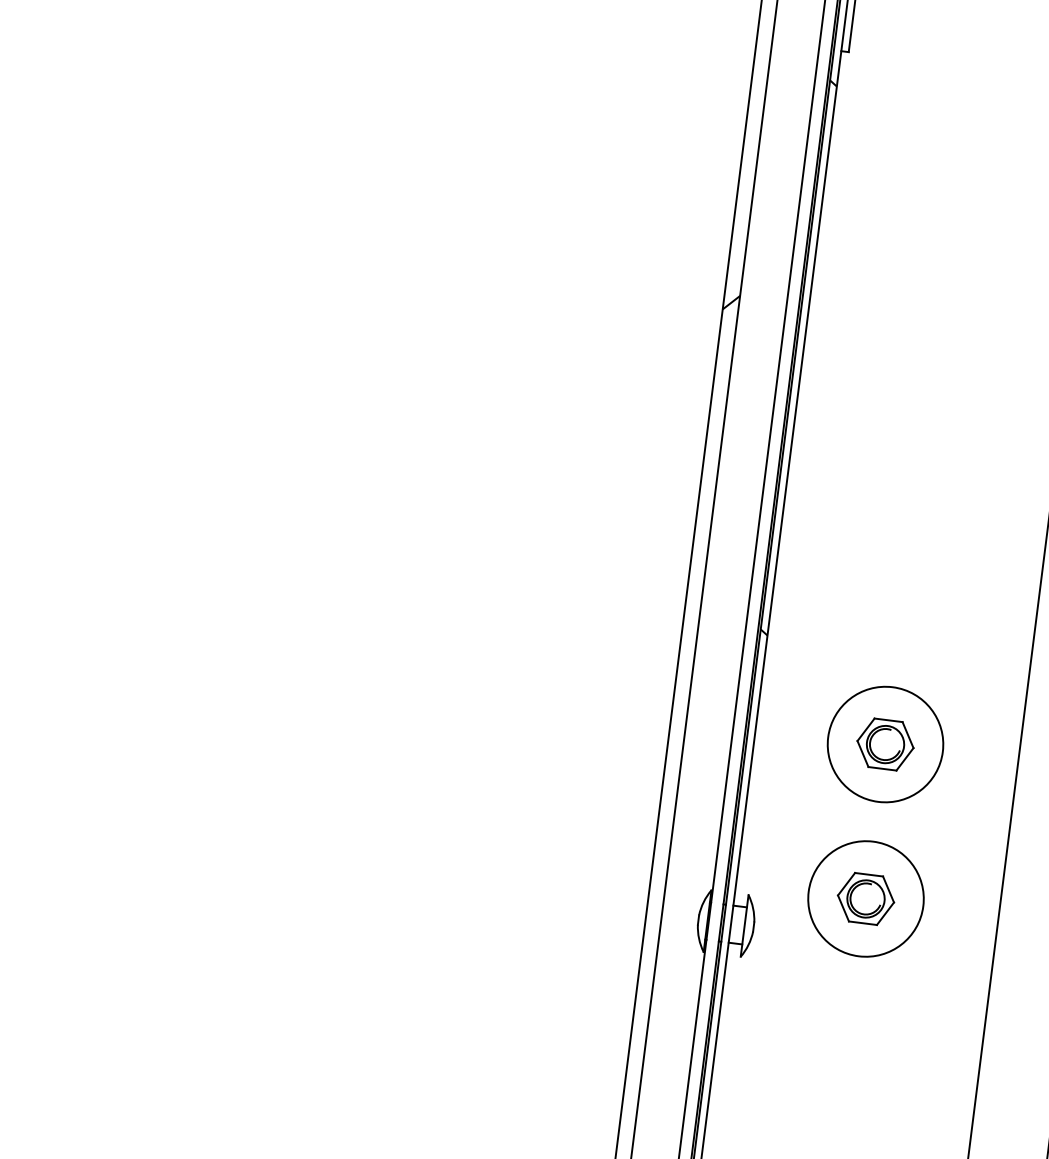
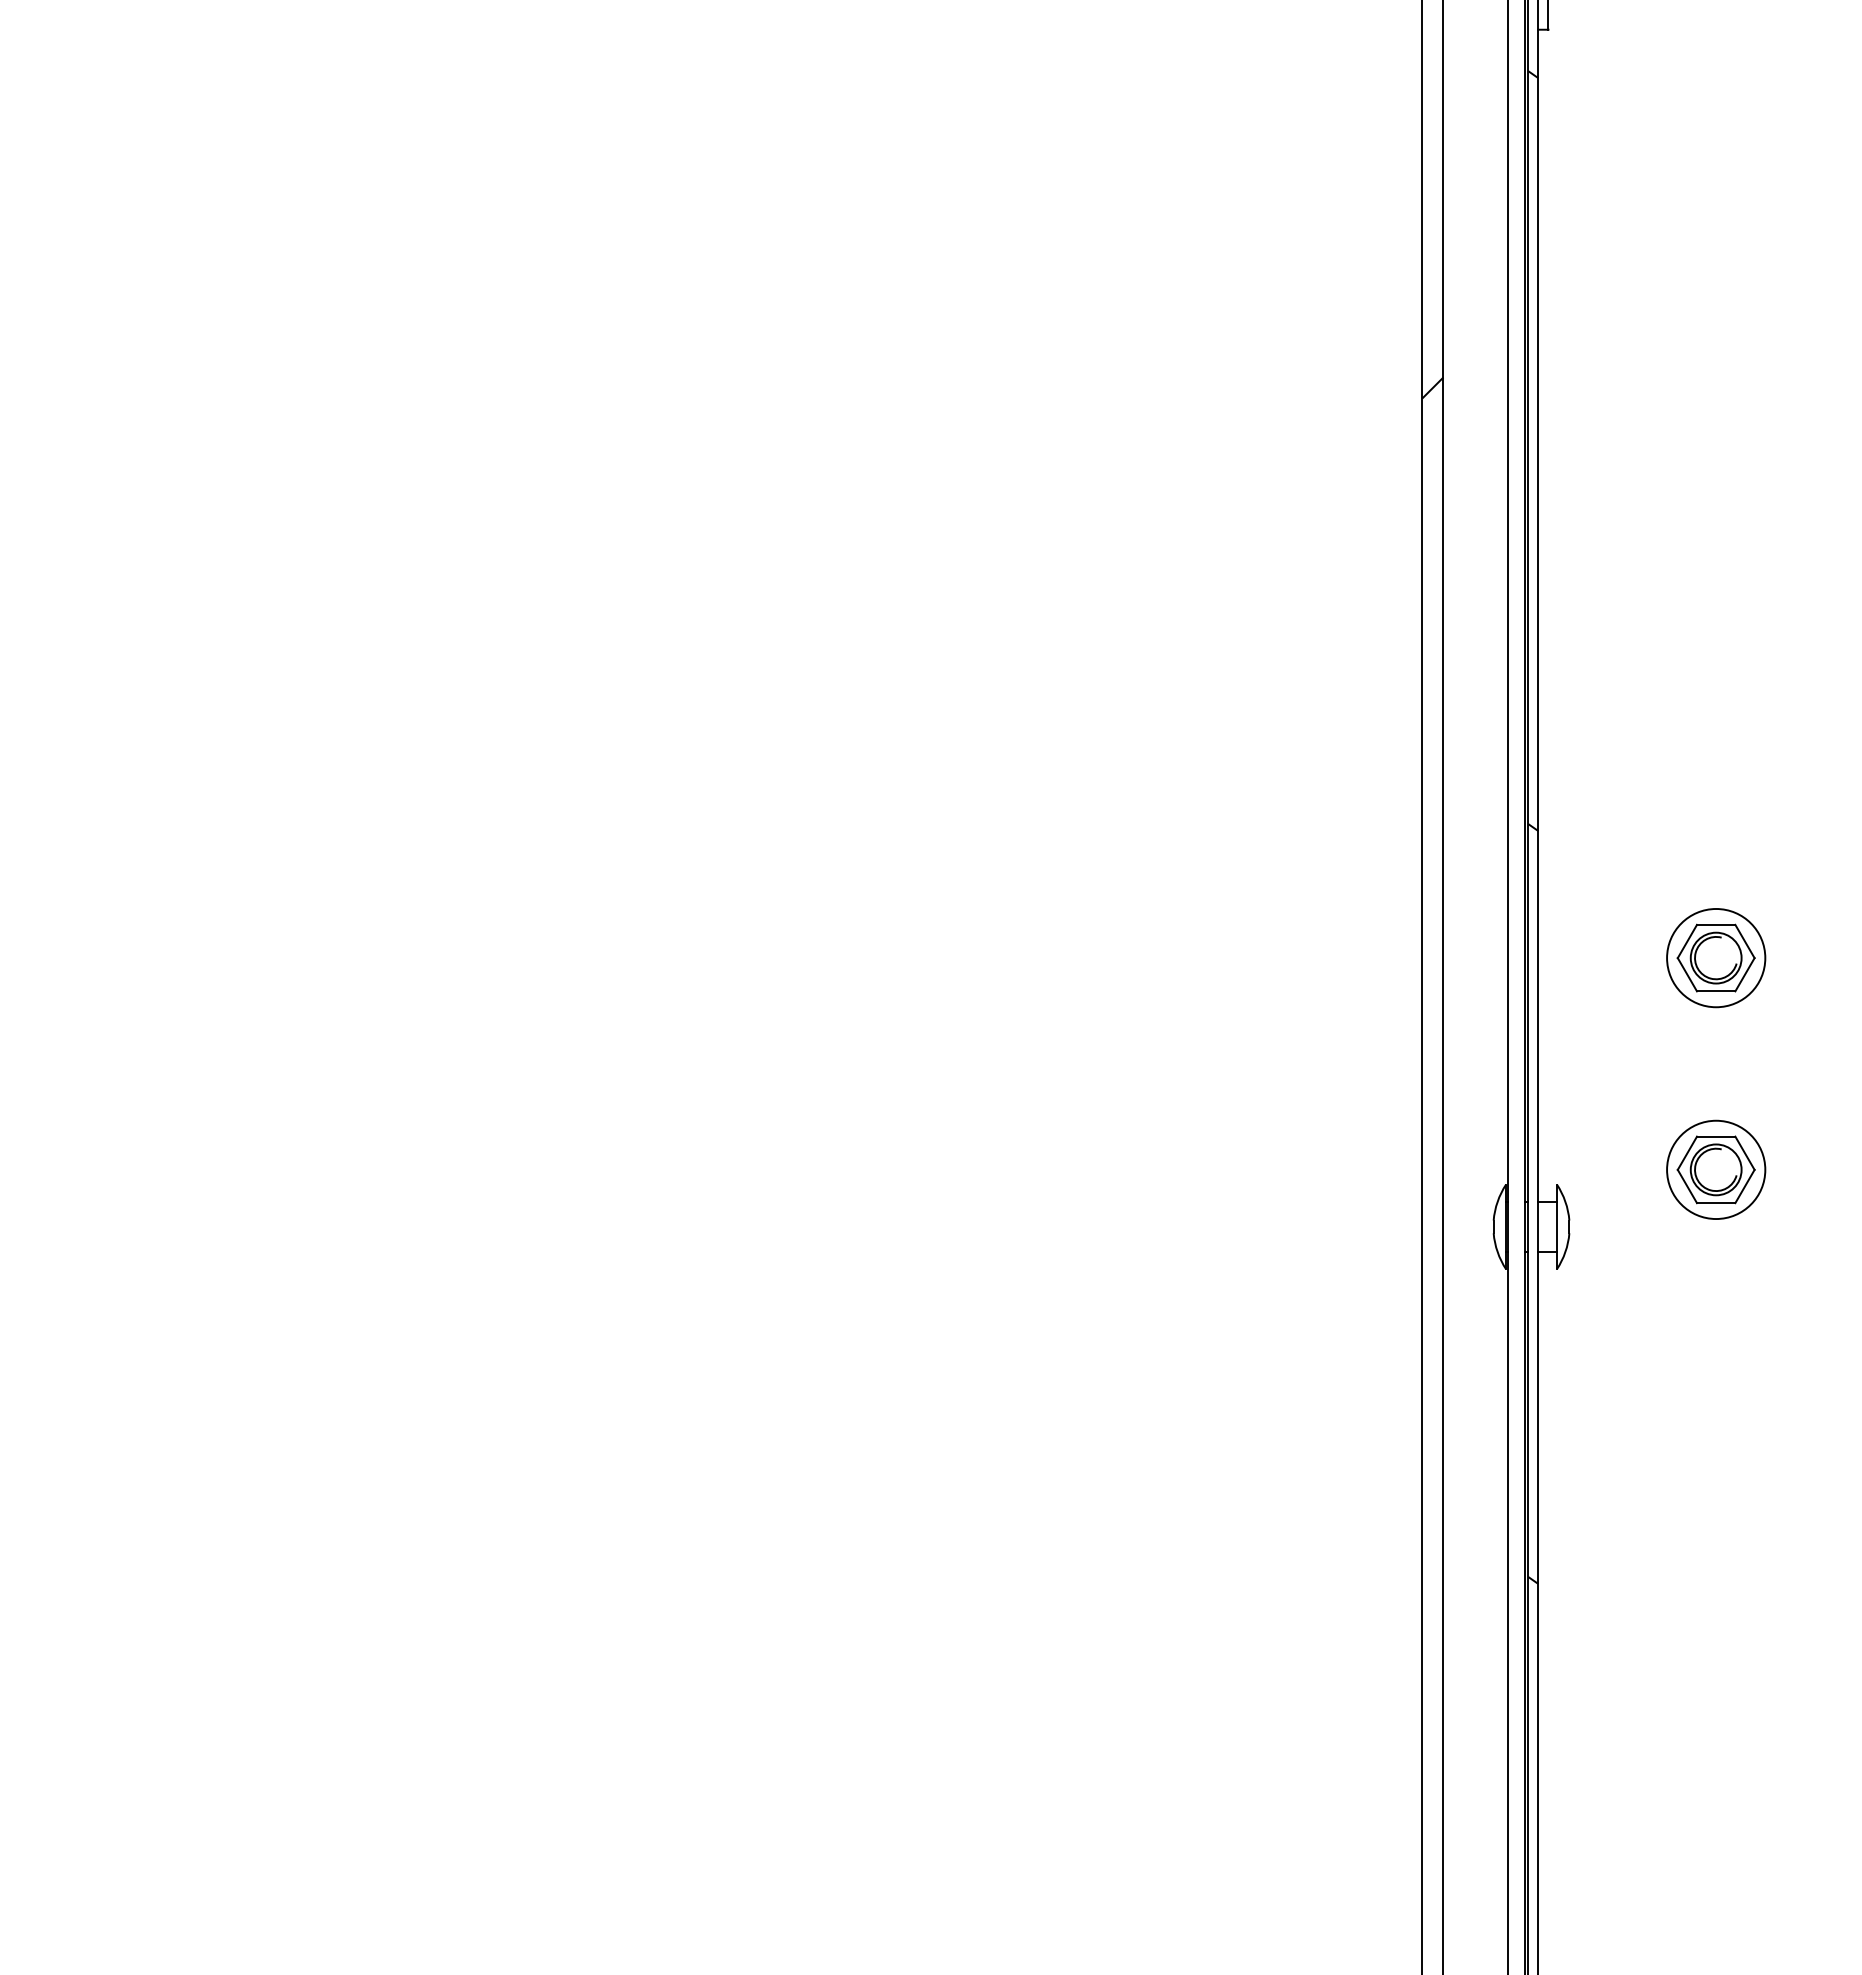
circle: (885, 744) -> (1716, 957), size x0.62
circle: (866, 898) -> (1716, 1169), size x0.62

